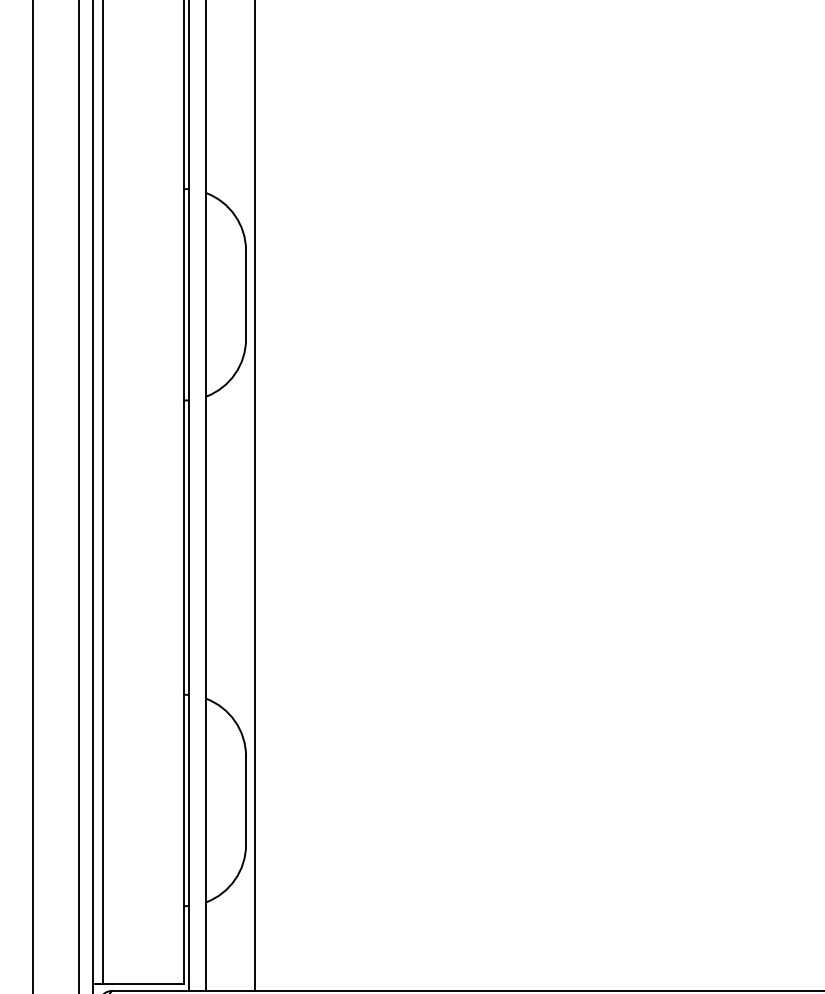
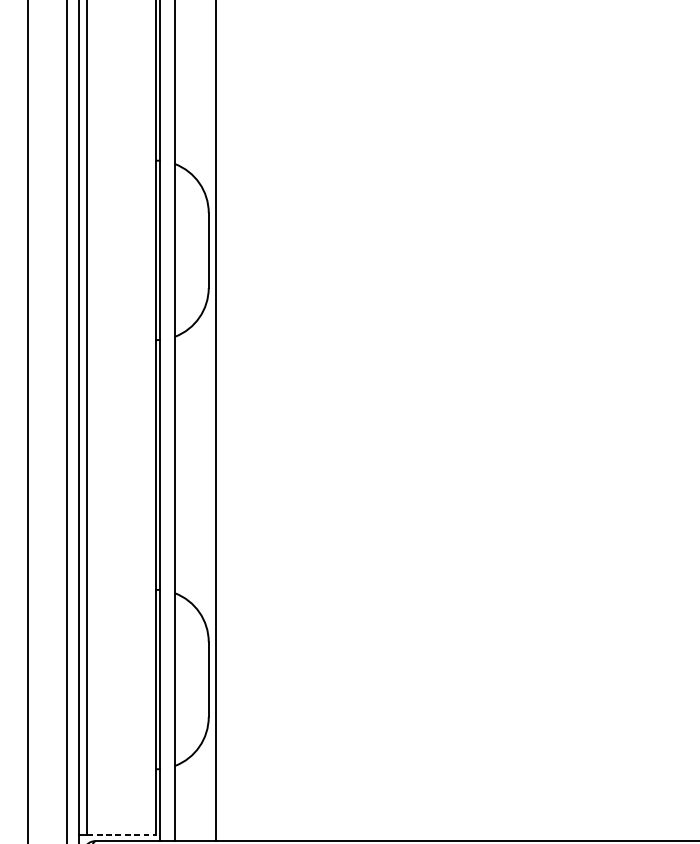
line: (143, 983) -> (121, 834), solid -> dashed

